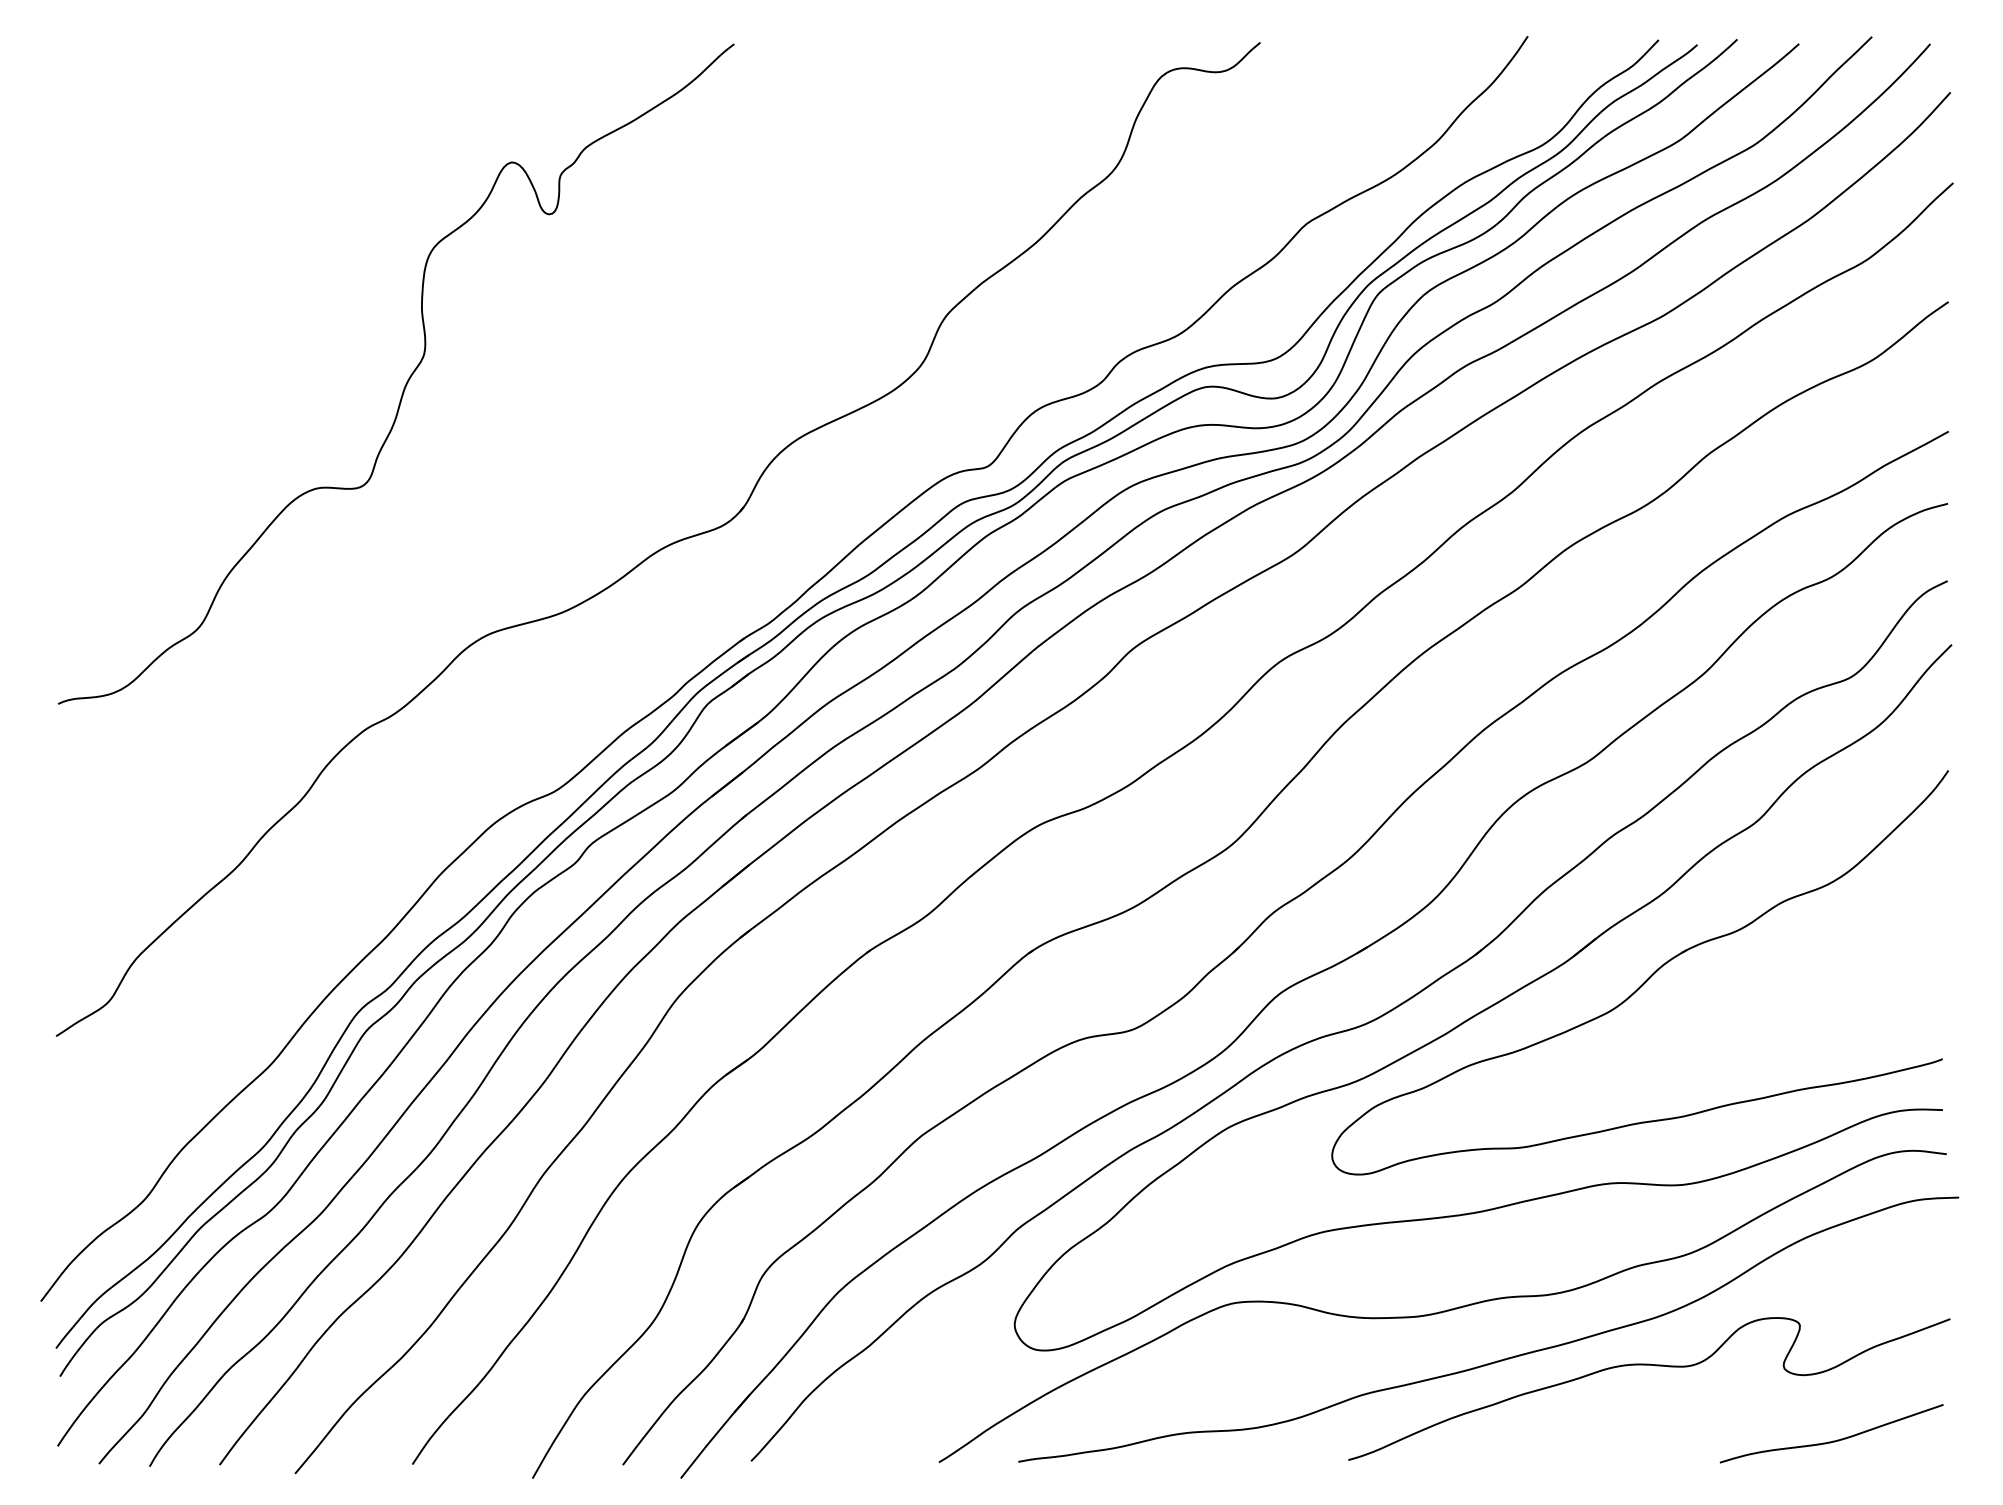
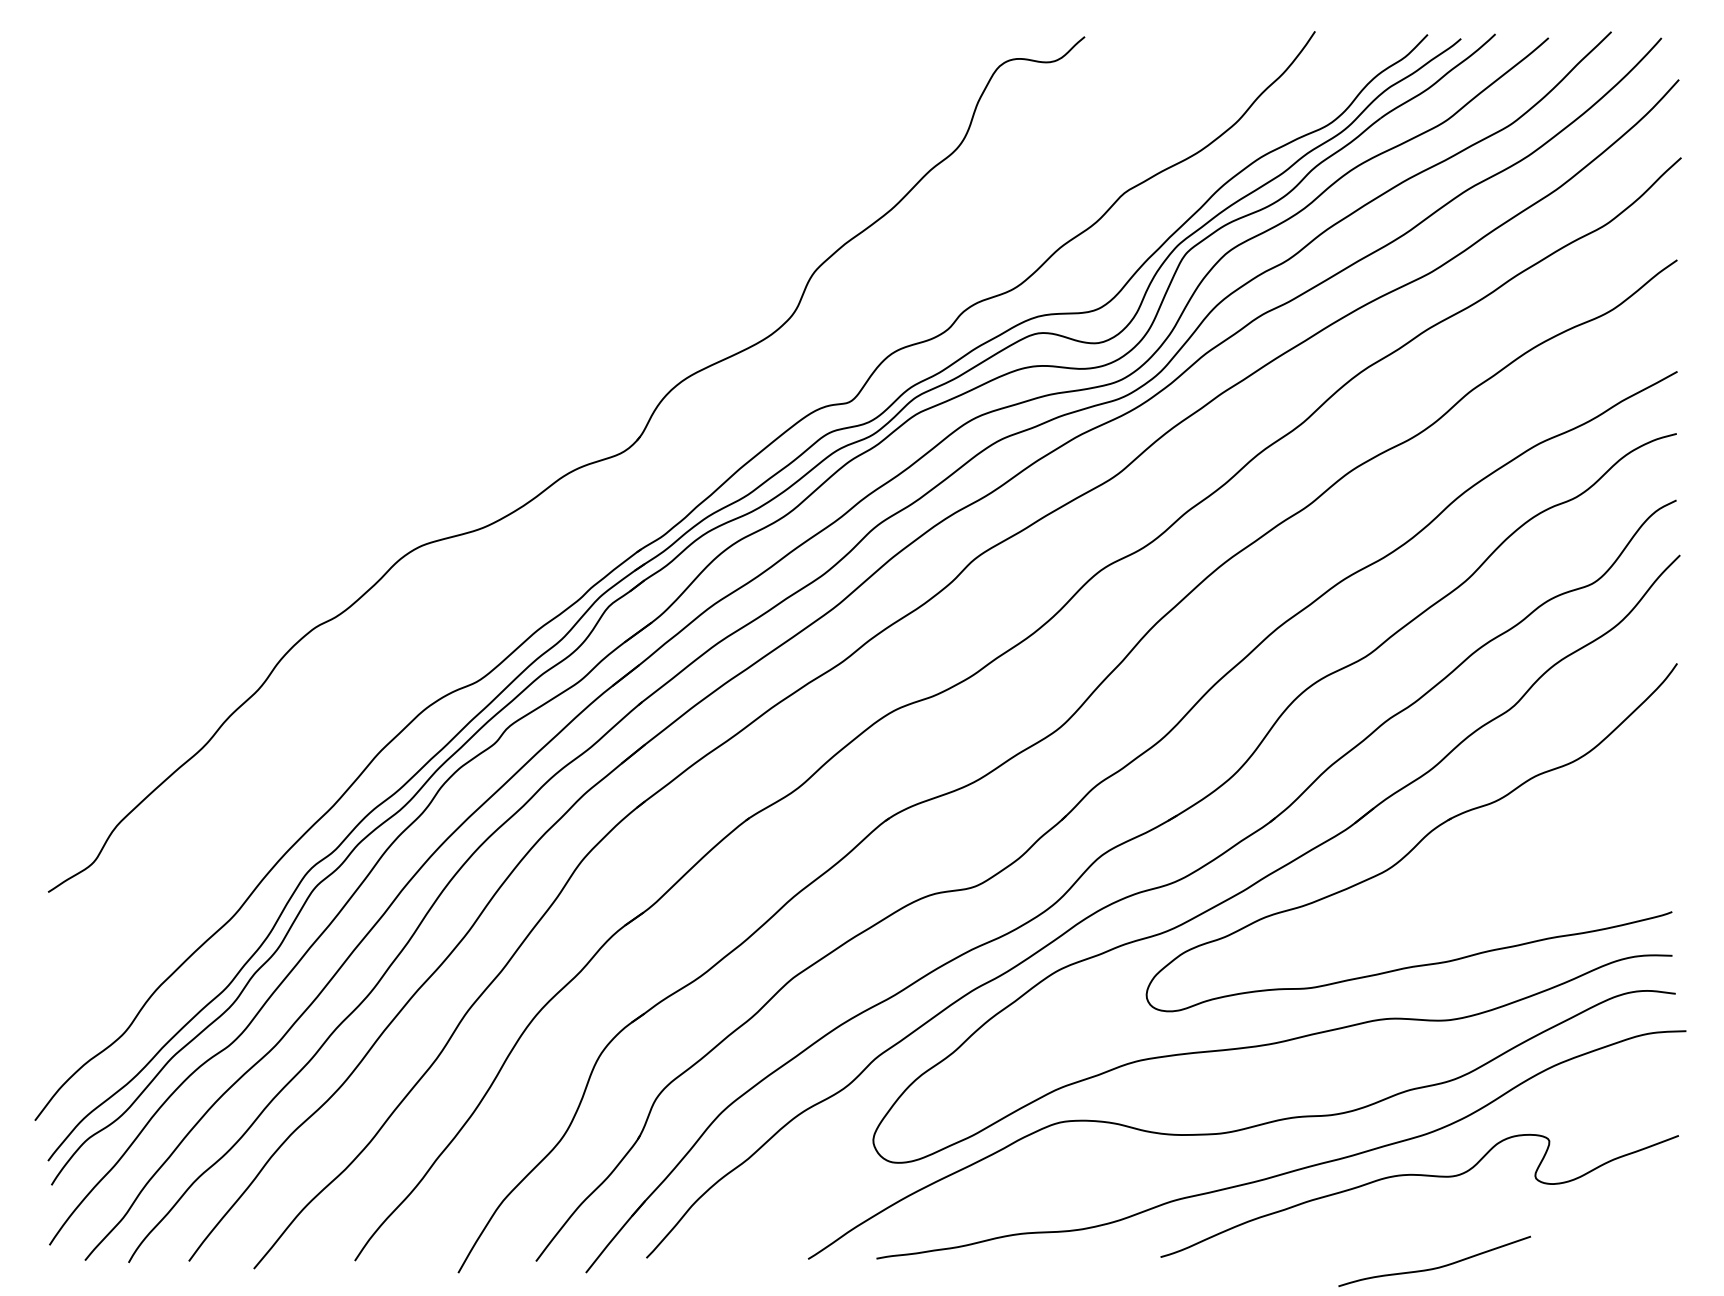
curve: (407, 380) -> (350, 327), removed
curve: (1831, 1440) -> (1434, 1267), moved

